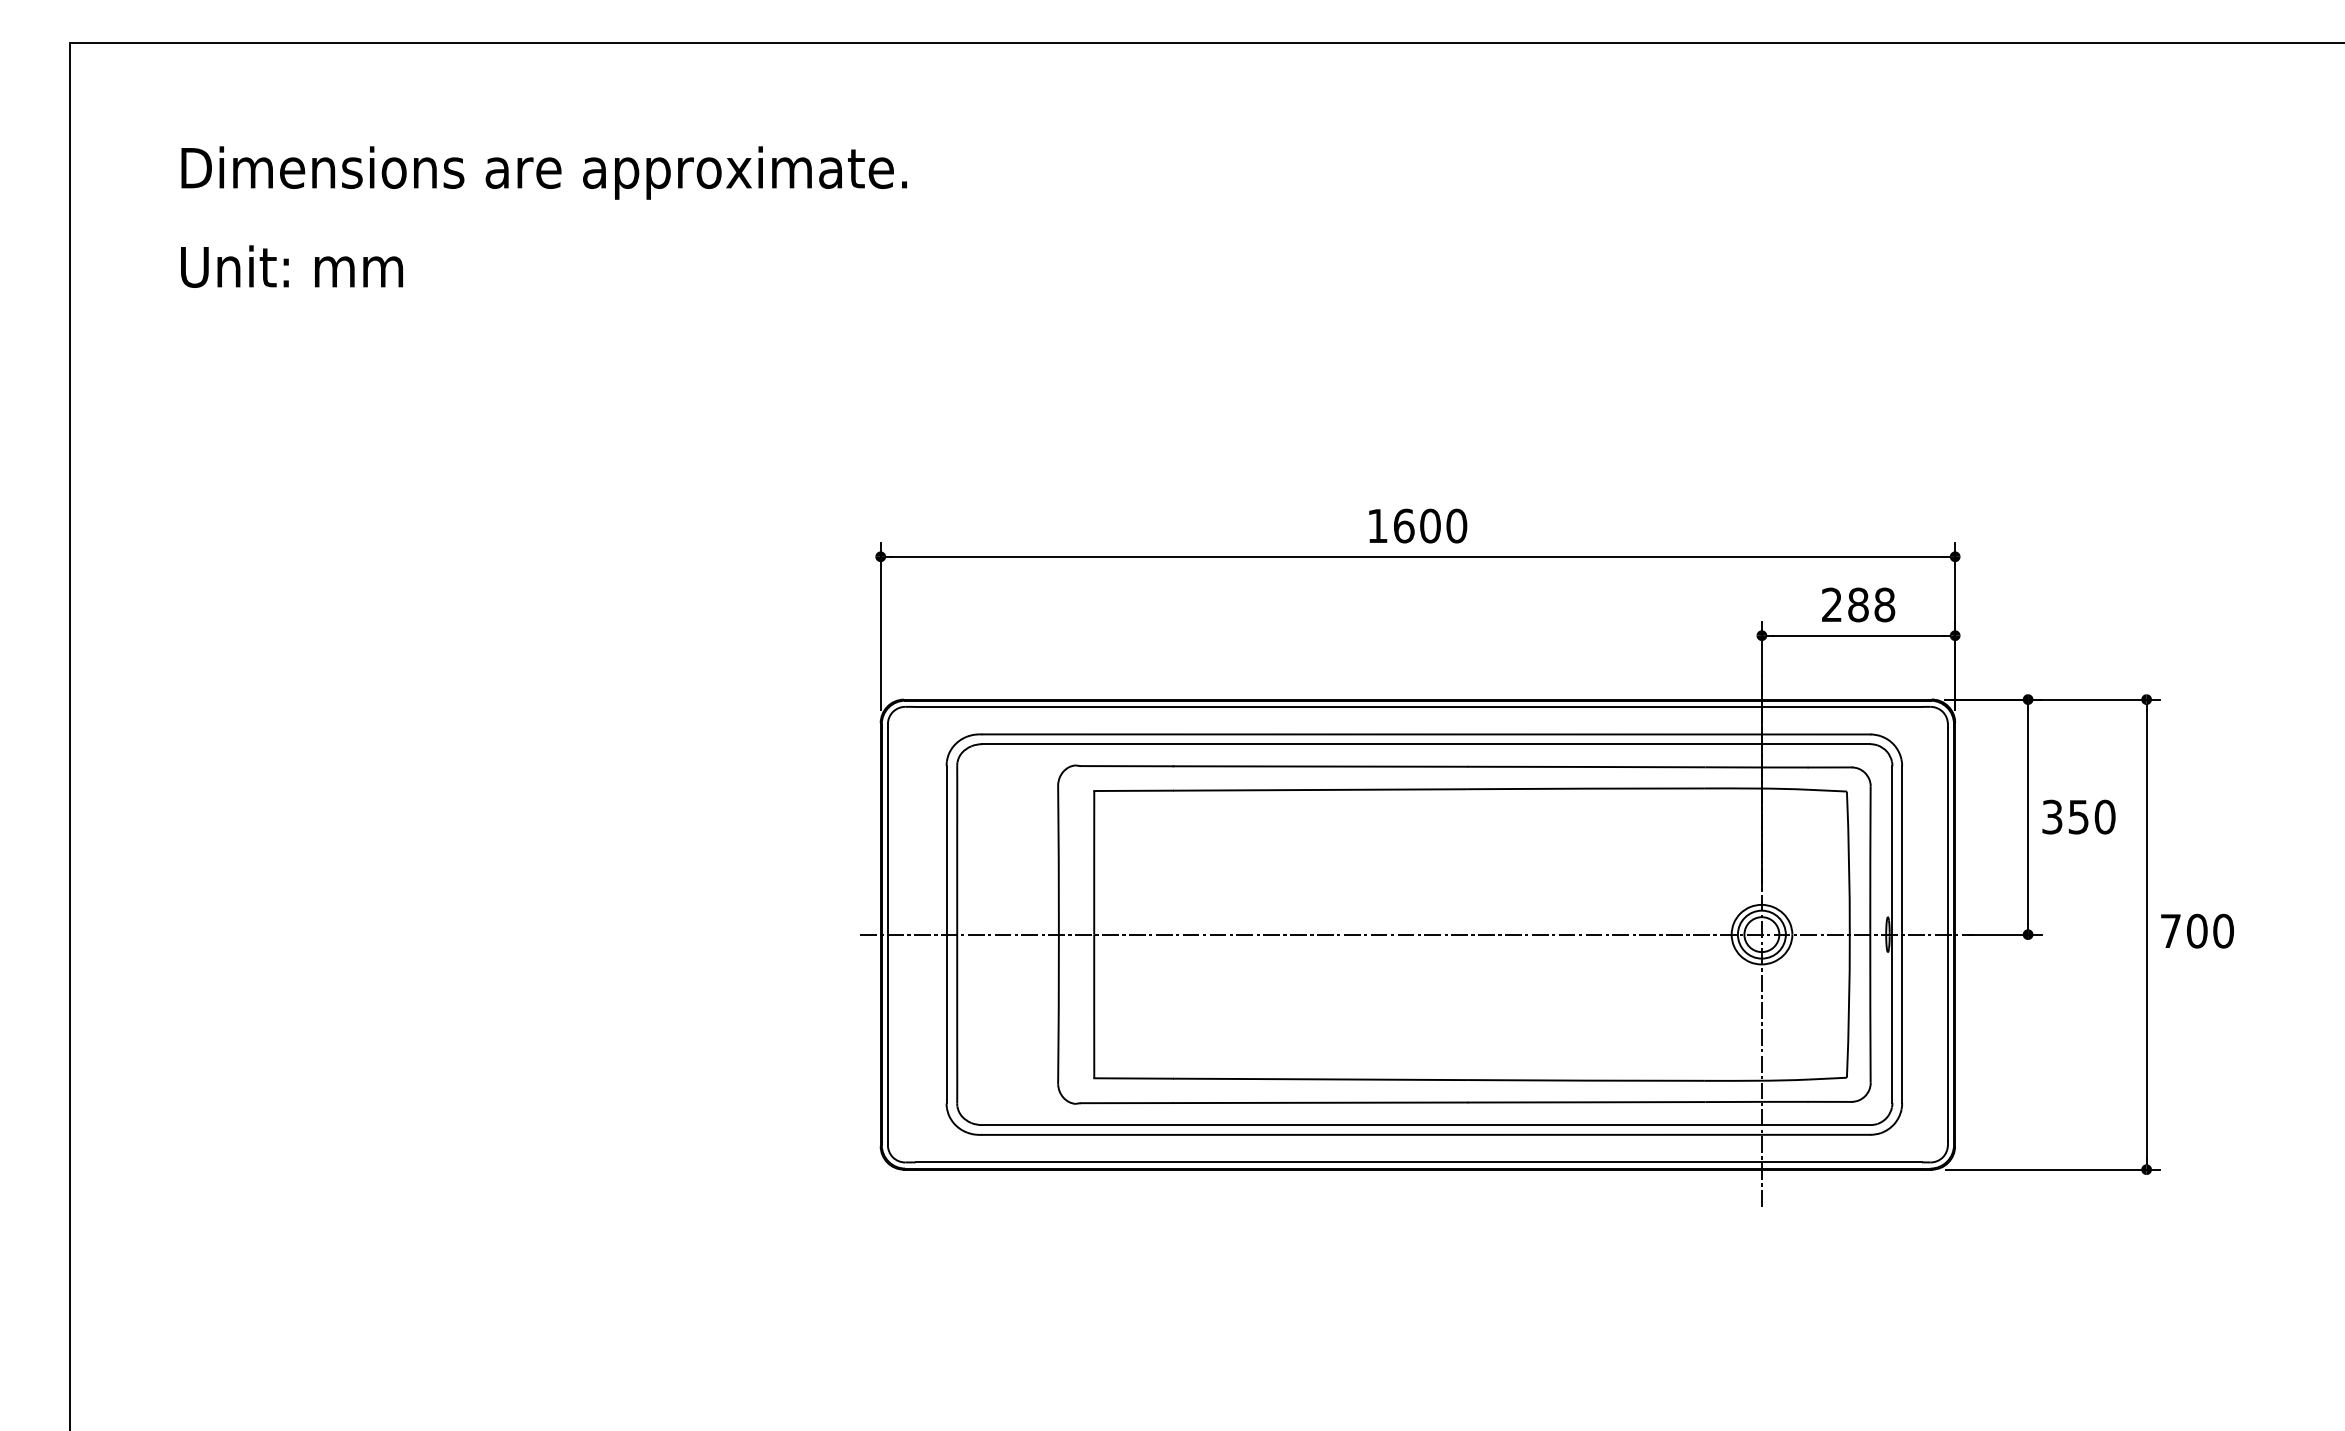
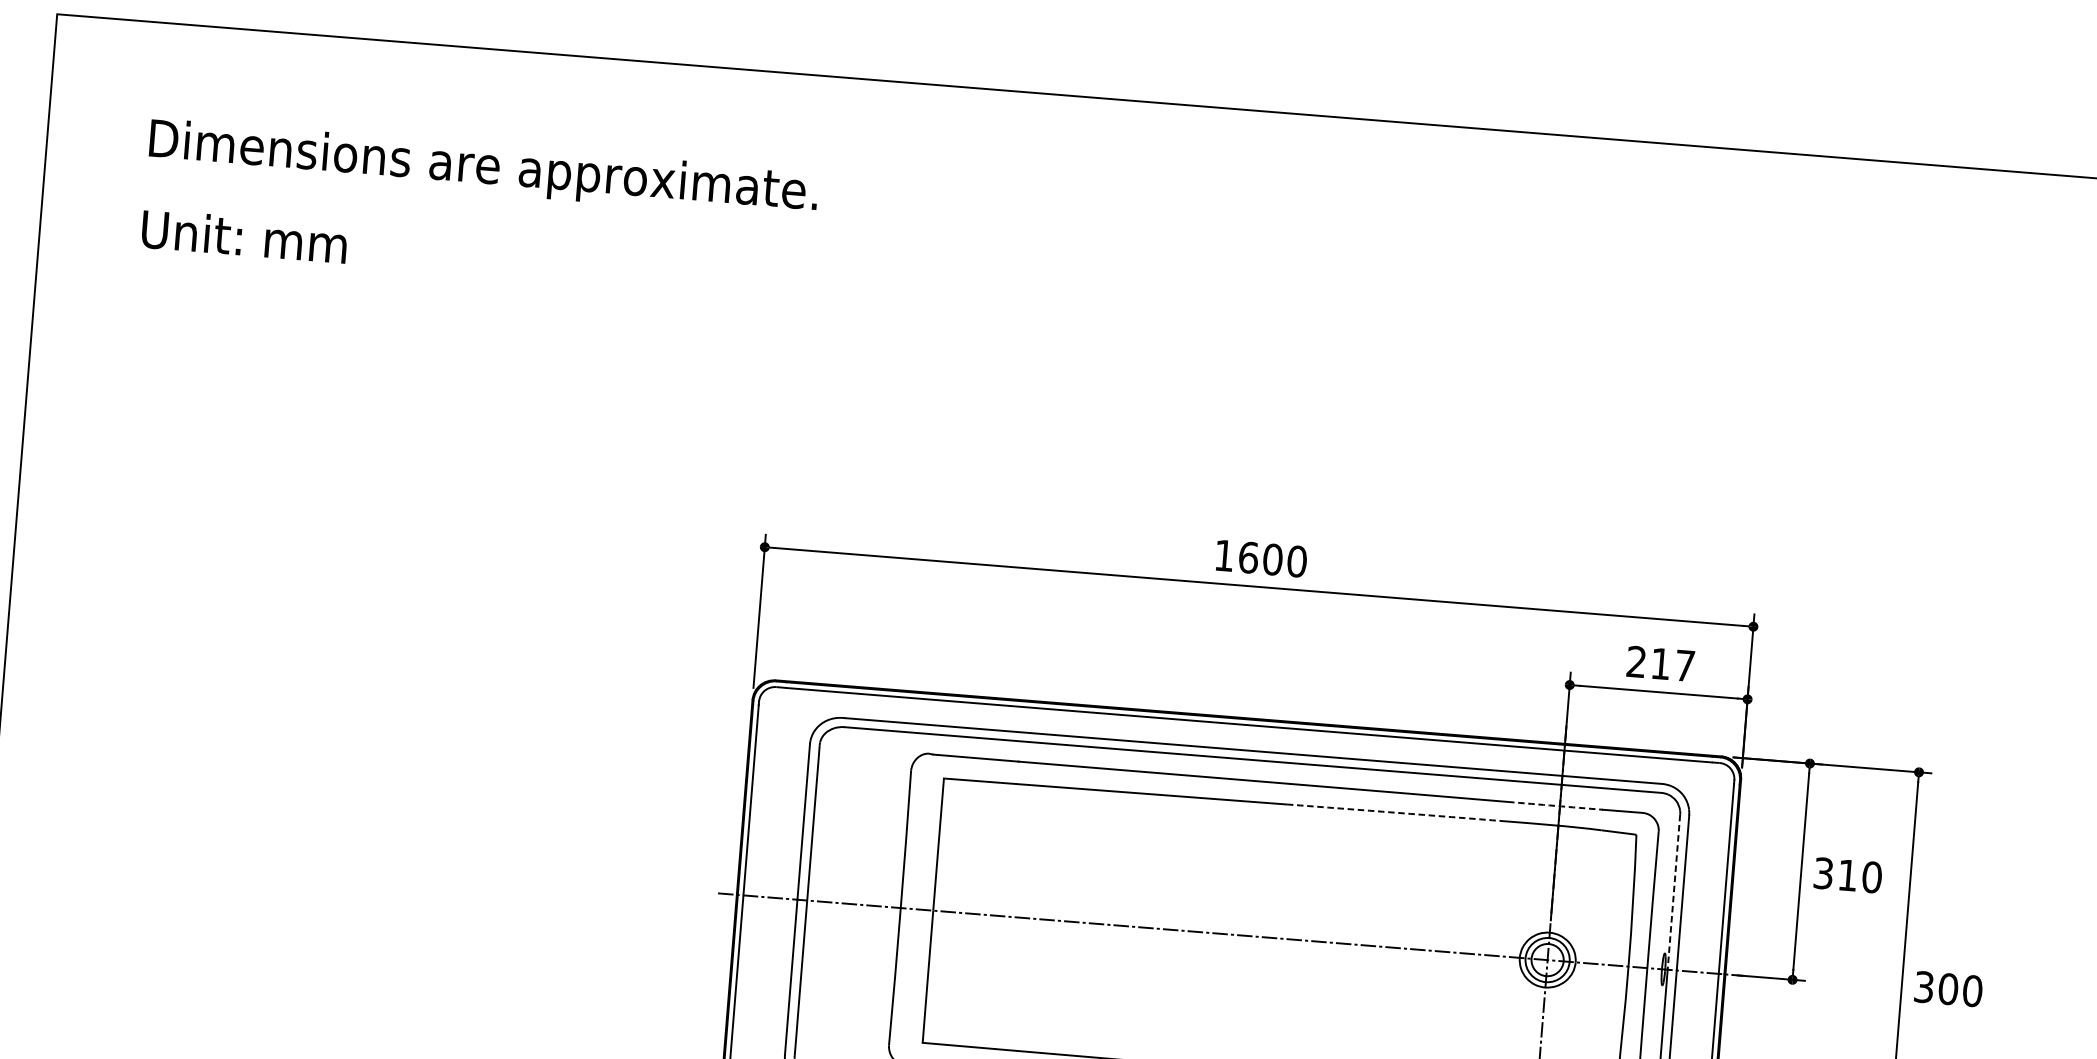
text: (1871, 604) -> (1672, 664), 288 -> 217
arc: (1756, 767) -> (1555, 805), solid -> dashed
arc: (1585, 788) -> (1396, 812), solid -> dashed
text: (2078, 817) -> (1847, 875), 350 -> 310
line: (1892, 850) -> (1674, 892), solid -> dashed
text: (2170, 930) -> (1923, 986), 700 -> 300

